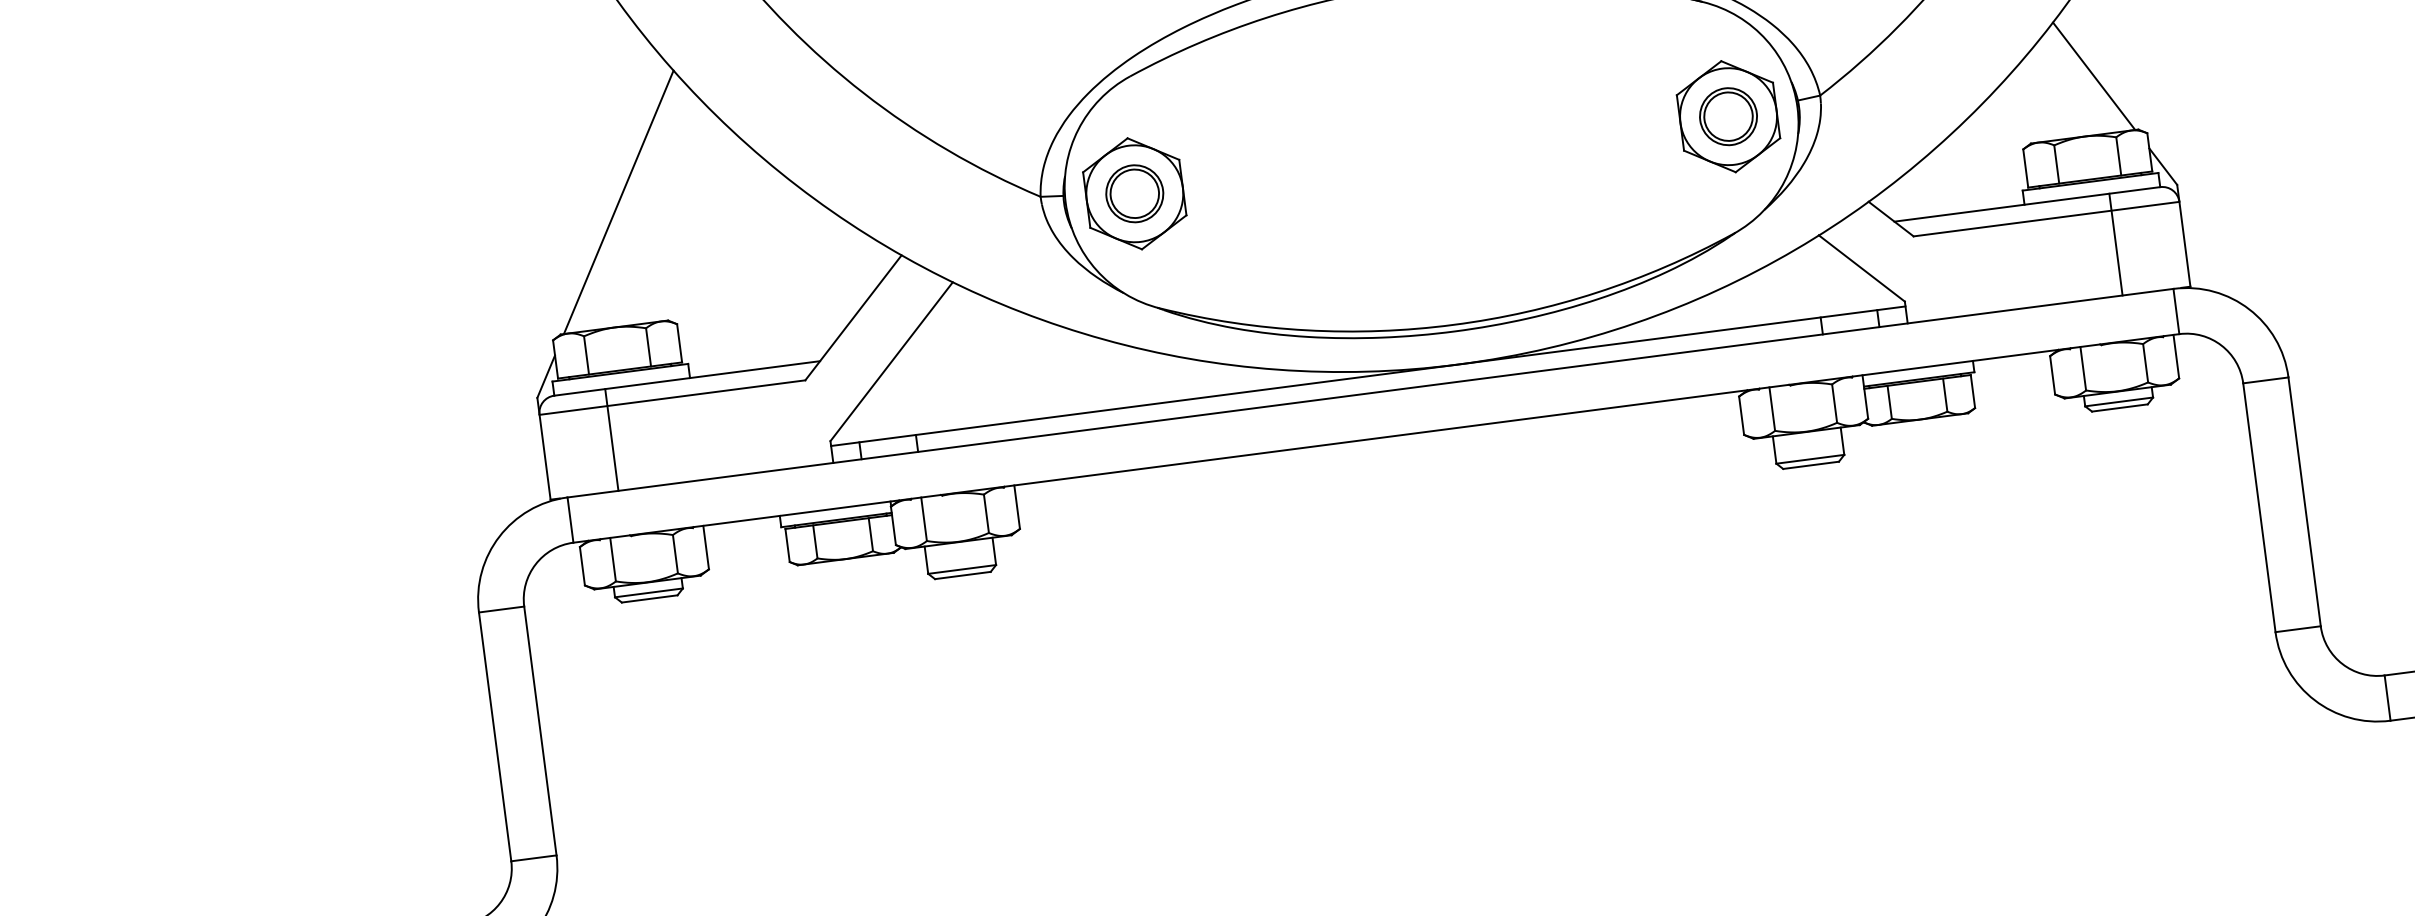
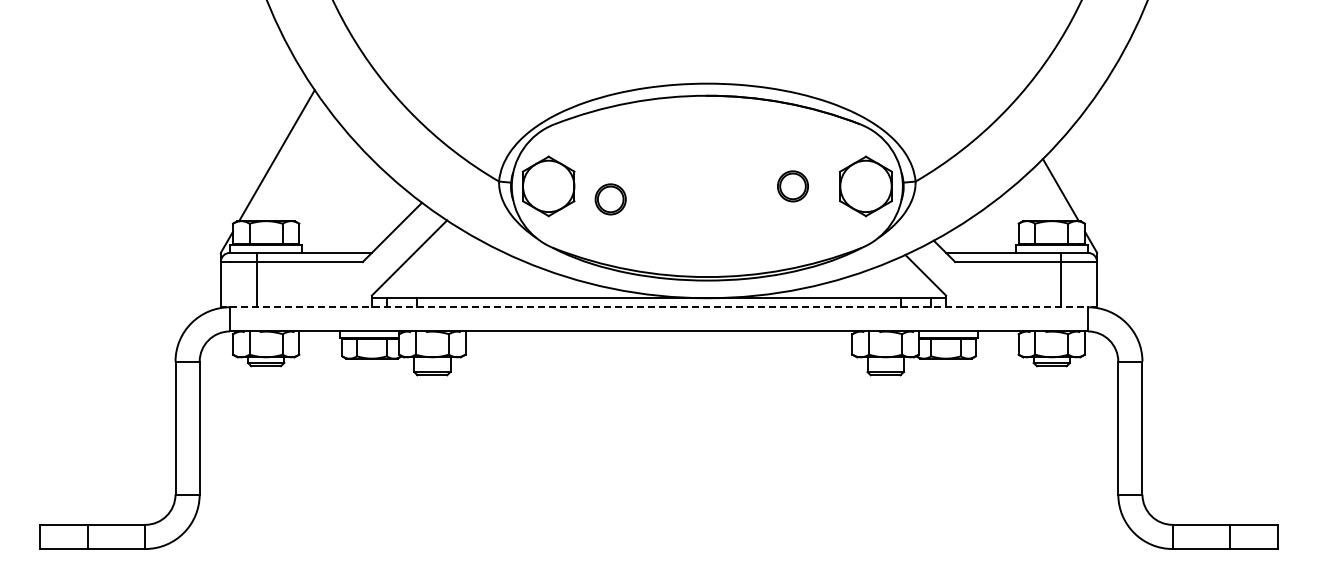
part: (1727, 116) -> (792, 186), moved
part: (1134, 194) -> (610, 199), moved
line: (1371, 393) -> (659, 307), solid -> dashed

